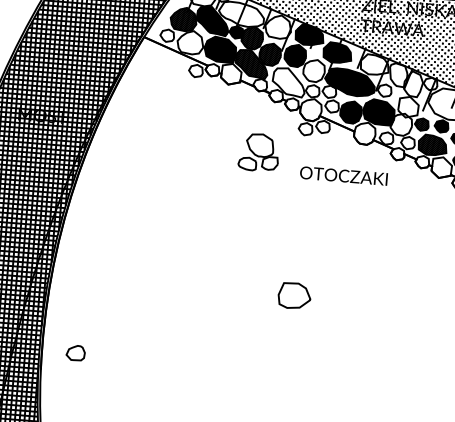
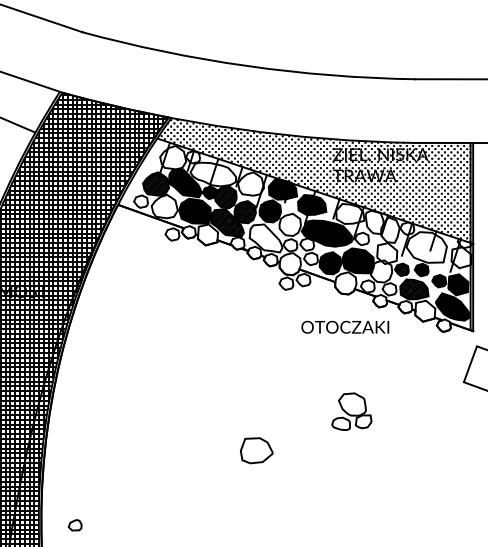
part: (258, 152) -> (351, 411), moved
text: (344, 175) -> (345, 326), moved
part: (294, 295) -> (256, 450), moved
part: (75, 353) -> (74, 525), size x0.71

